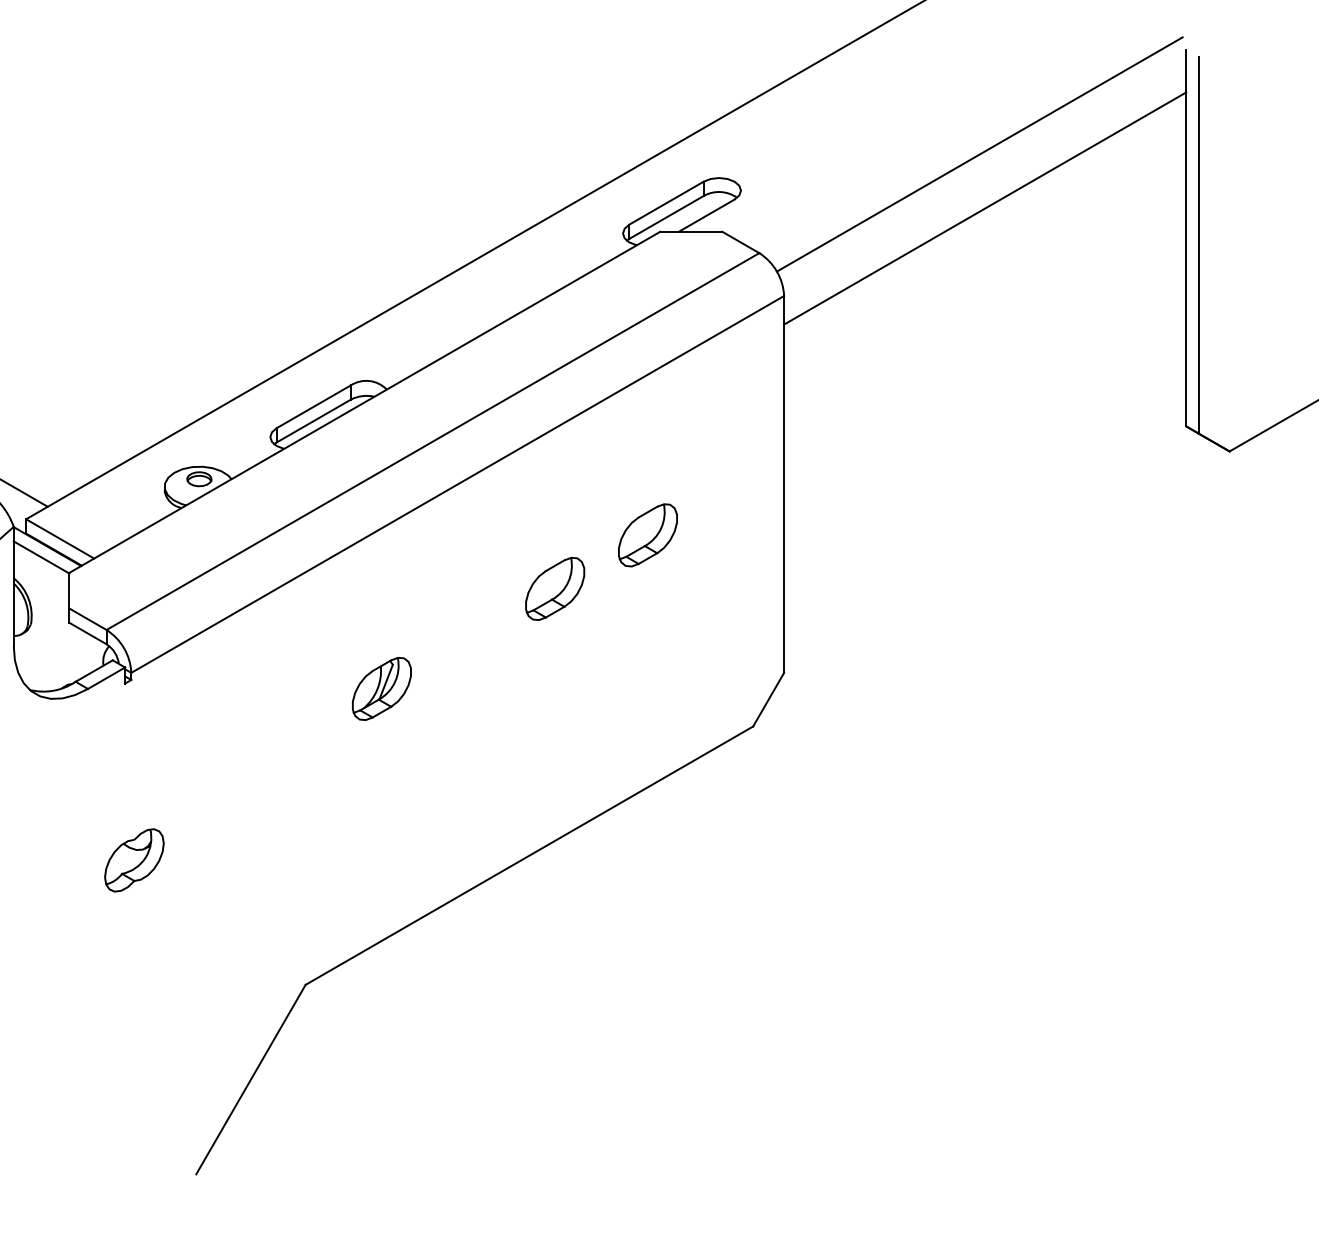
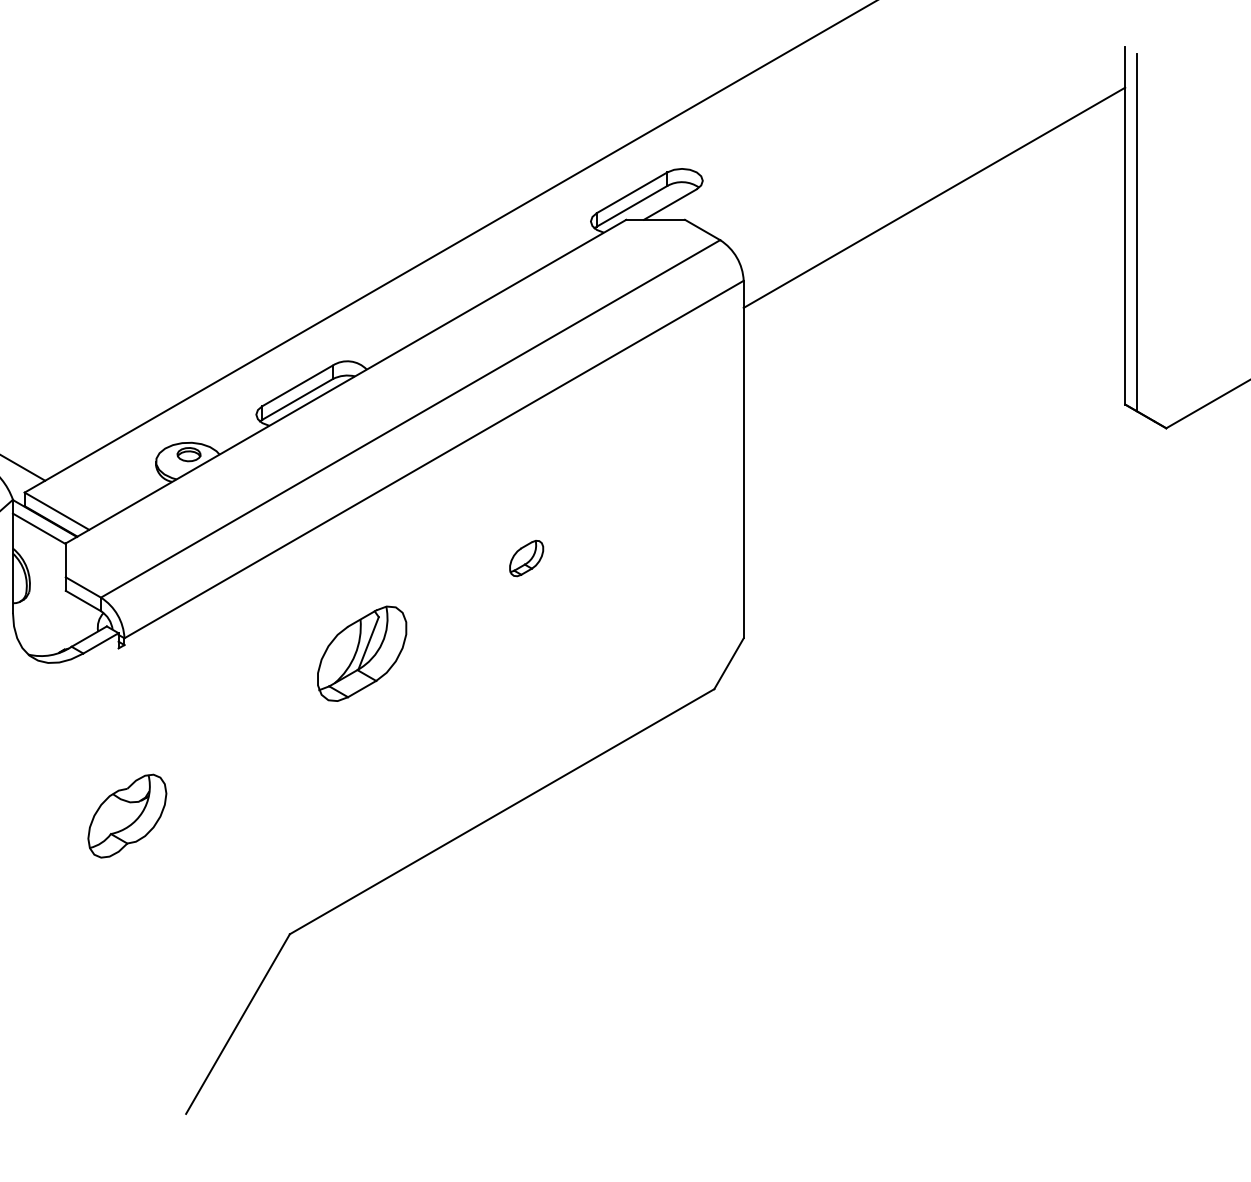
line: (979, 154) -> (929, 146), removed
part: (647, 535) -> (614, 507), removed
part: (555, 588) -> (526, 558), size x0.6
part: (381, 688) -> (361, 653), size x1.6
part: (134, 860) -> (127, 816), size x1.4

